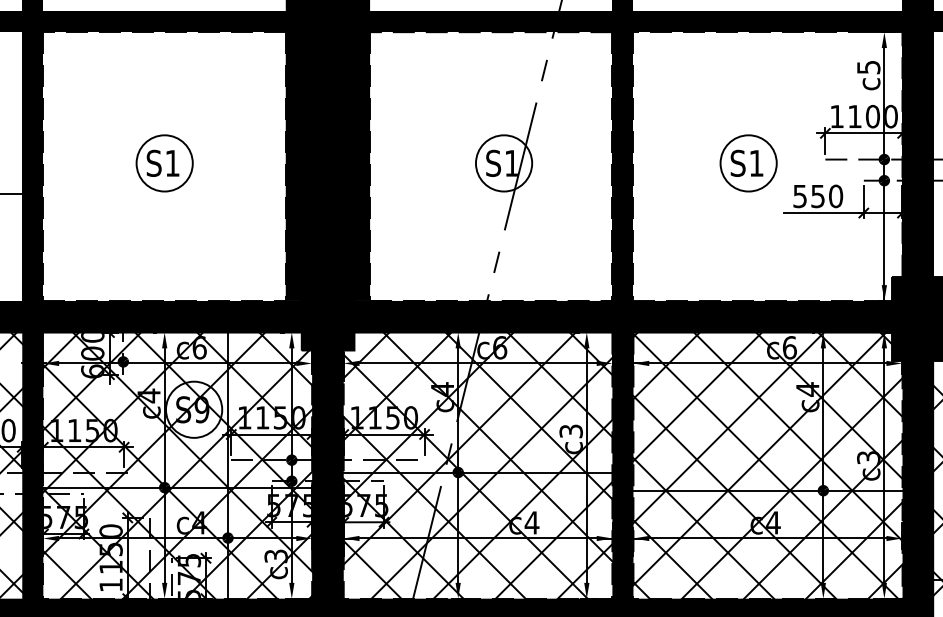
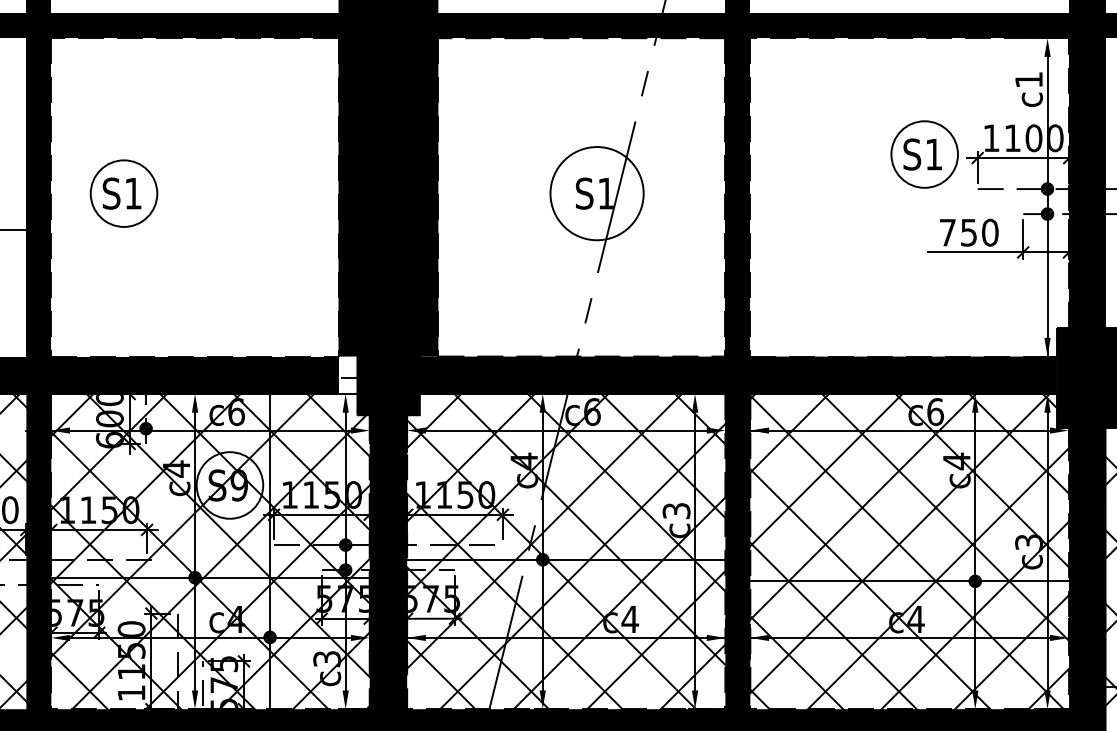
text: (868, 67) -> (1028, 80), c5 -> c1
part: (164, 163) -> (123, 193), moved
circle: (503, 163) -> (596, 193), size x1.4
part: (748, 163) -> (924, 154), moved
text: (799, 196) -> (947, 232), 550 -> 750
fill: (293, 316) -> (347, 374), removed

